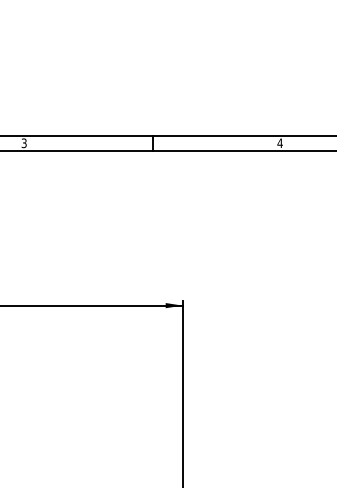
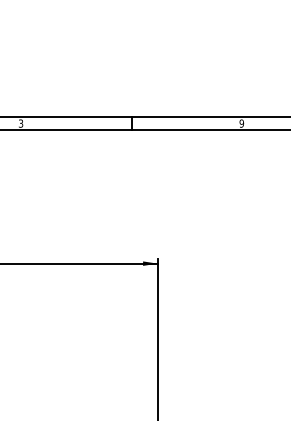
text: (279, 143) -> (241, 123), 4 -> 9

